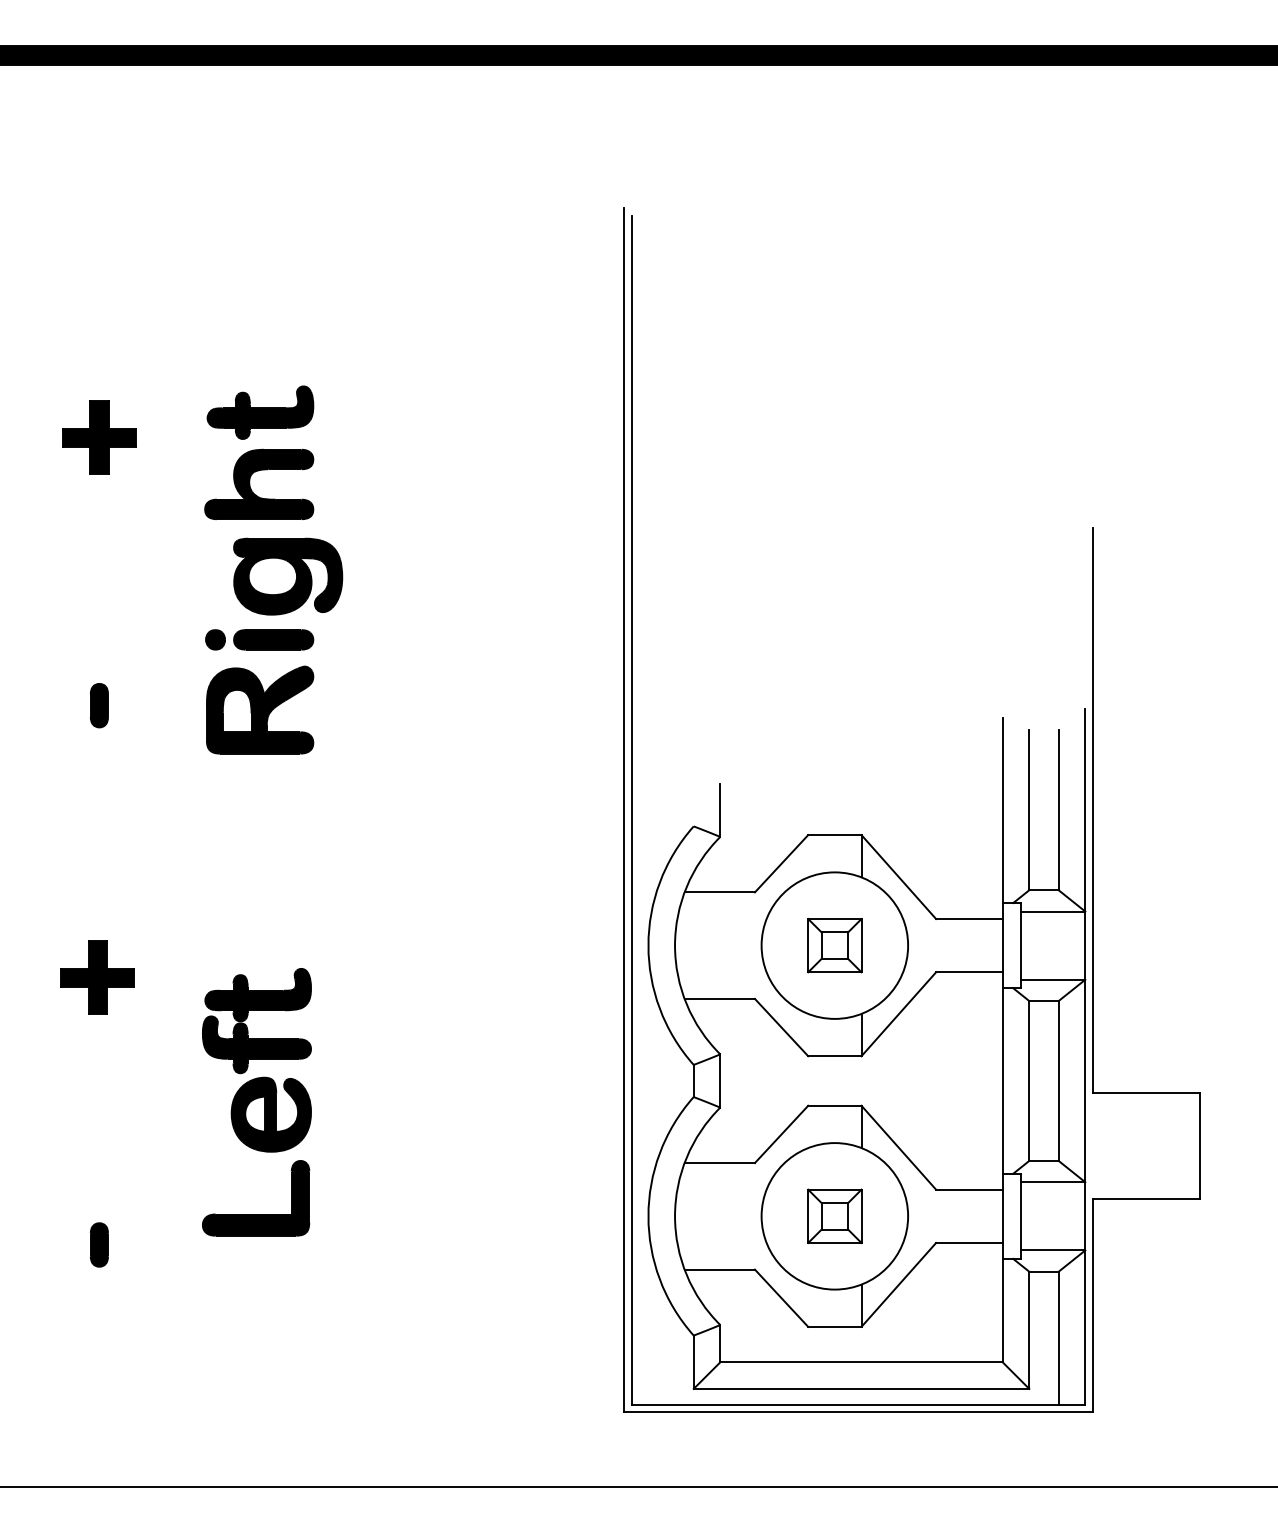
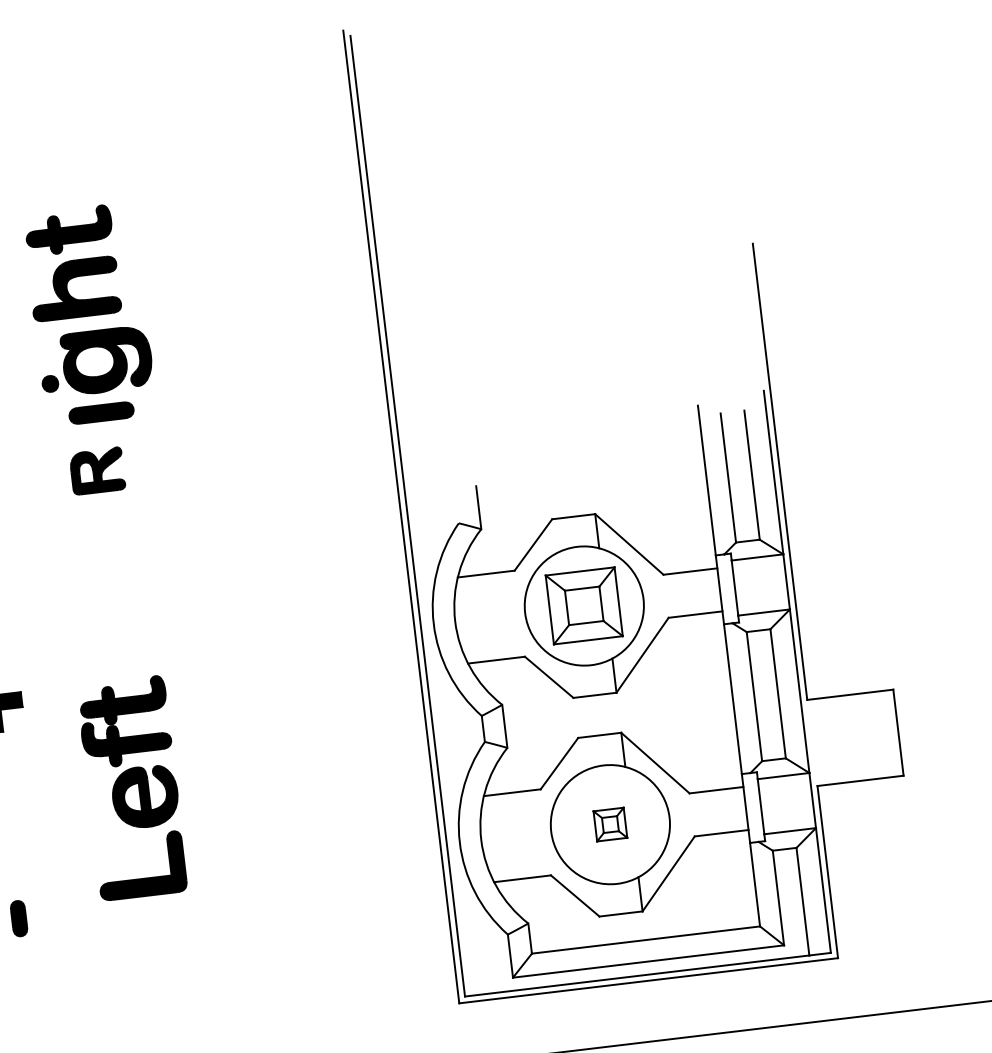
part: (215, 639) -> (50, 383), moved
part: (260, 709) -> (97, 470), size x0.6
part: (834, 945) -> (584, 605), size x1.6
part: (834, 1215) -> (610, 824), size x0.7

